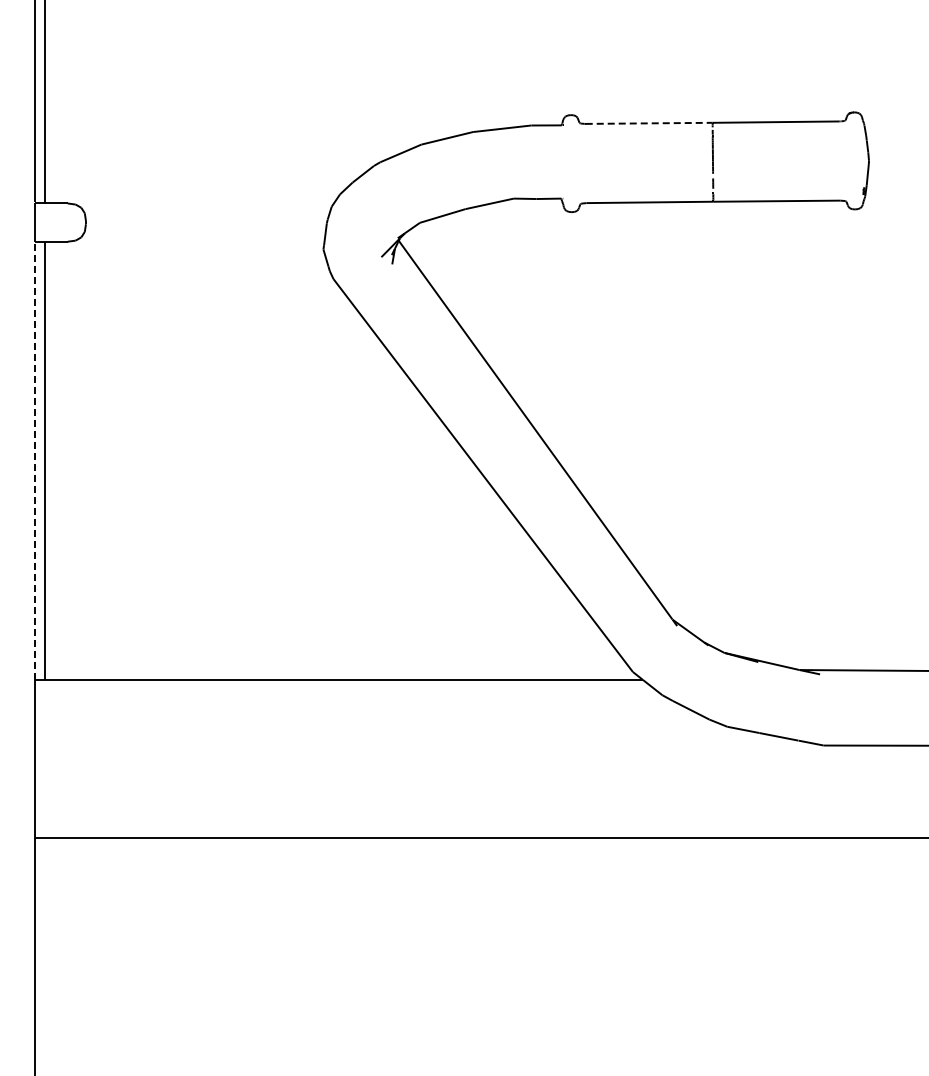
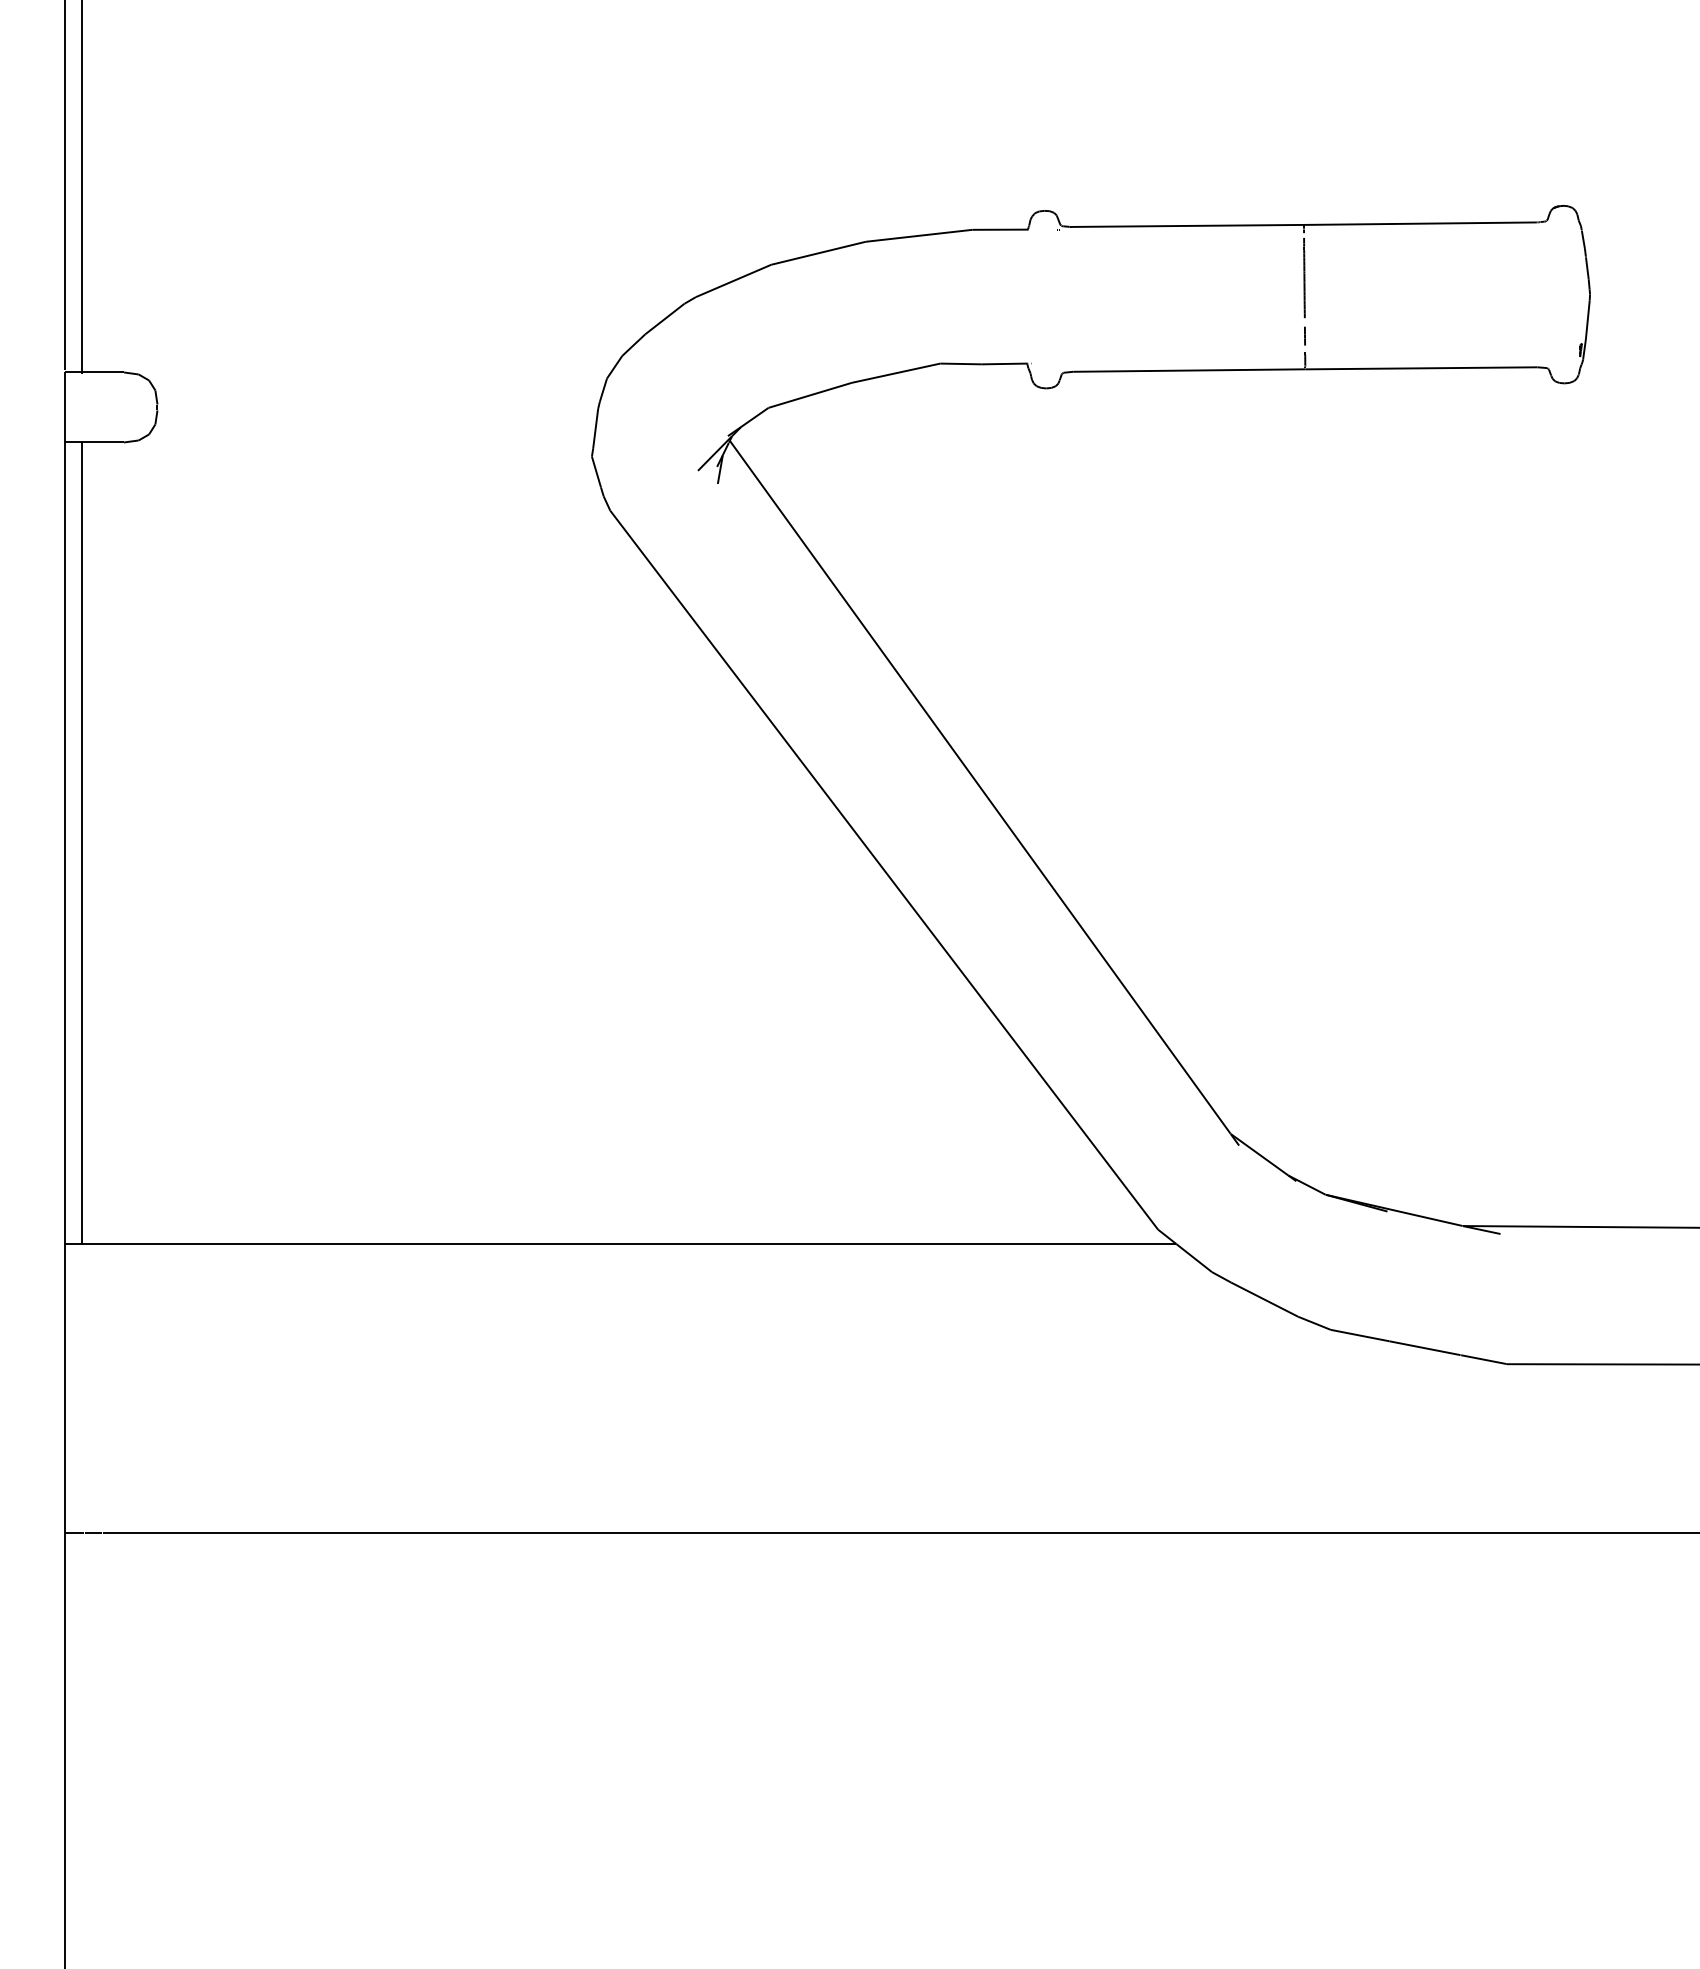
line: (649, 123) -> (1188, 226), dashed -> solid
line: (35, 460) -> (65, 842), dashed -> solid

